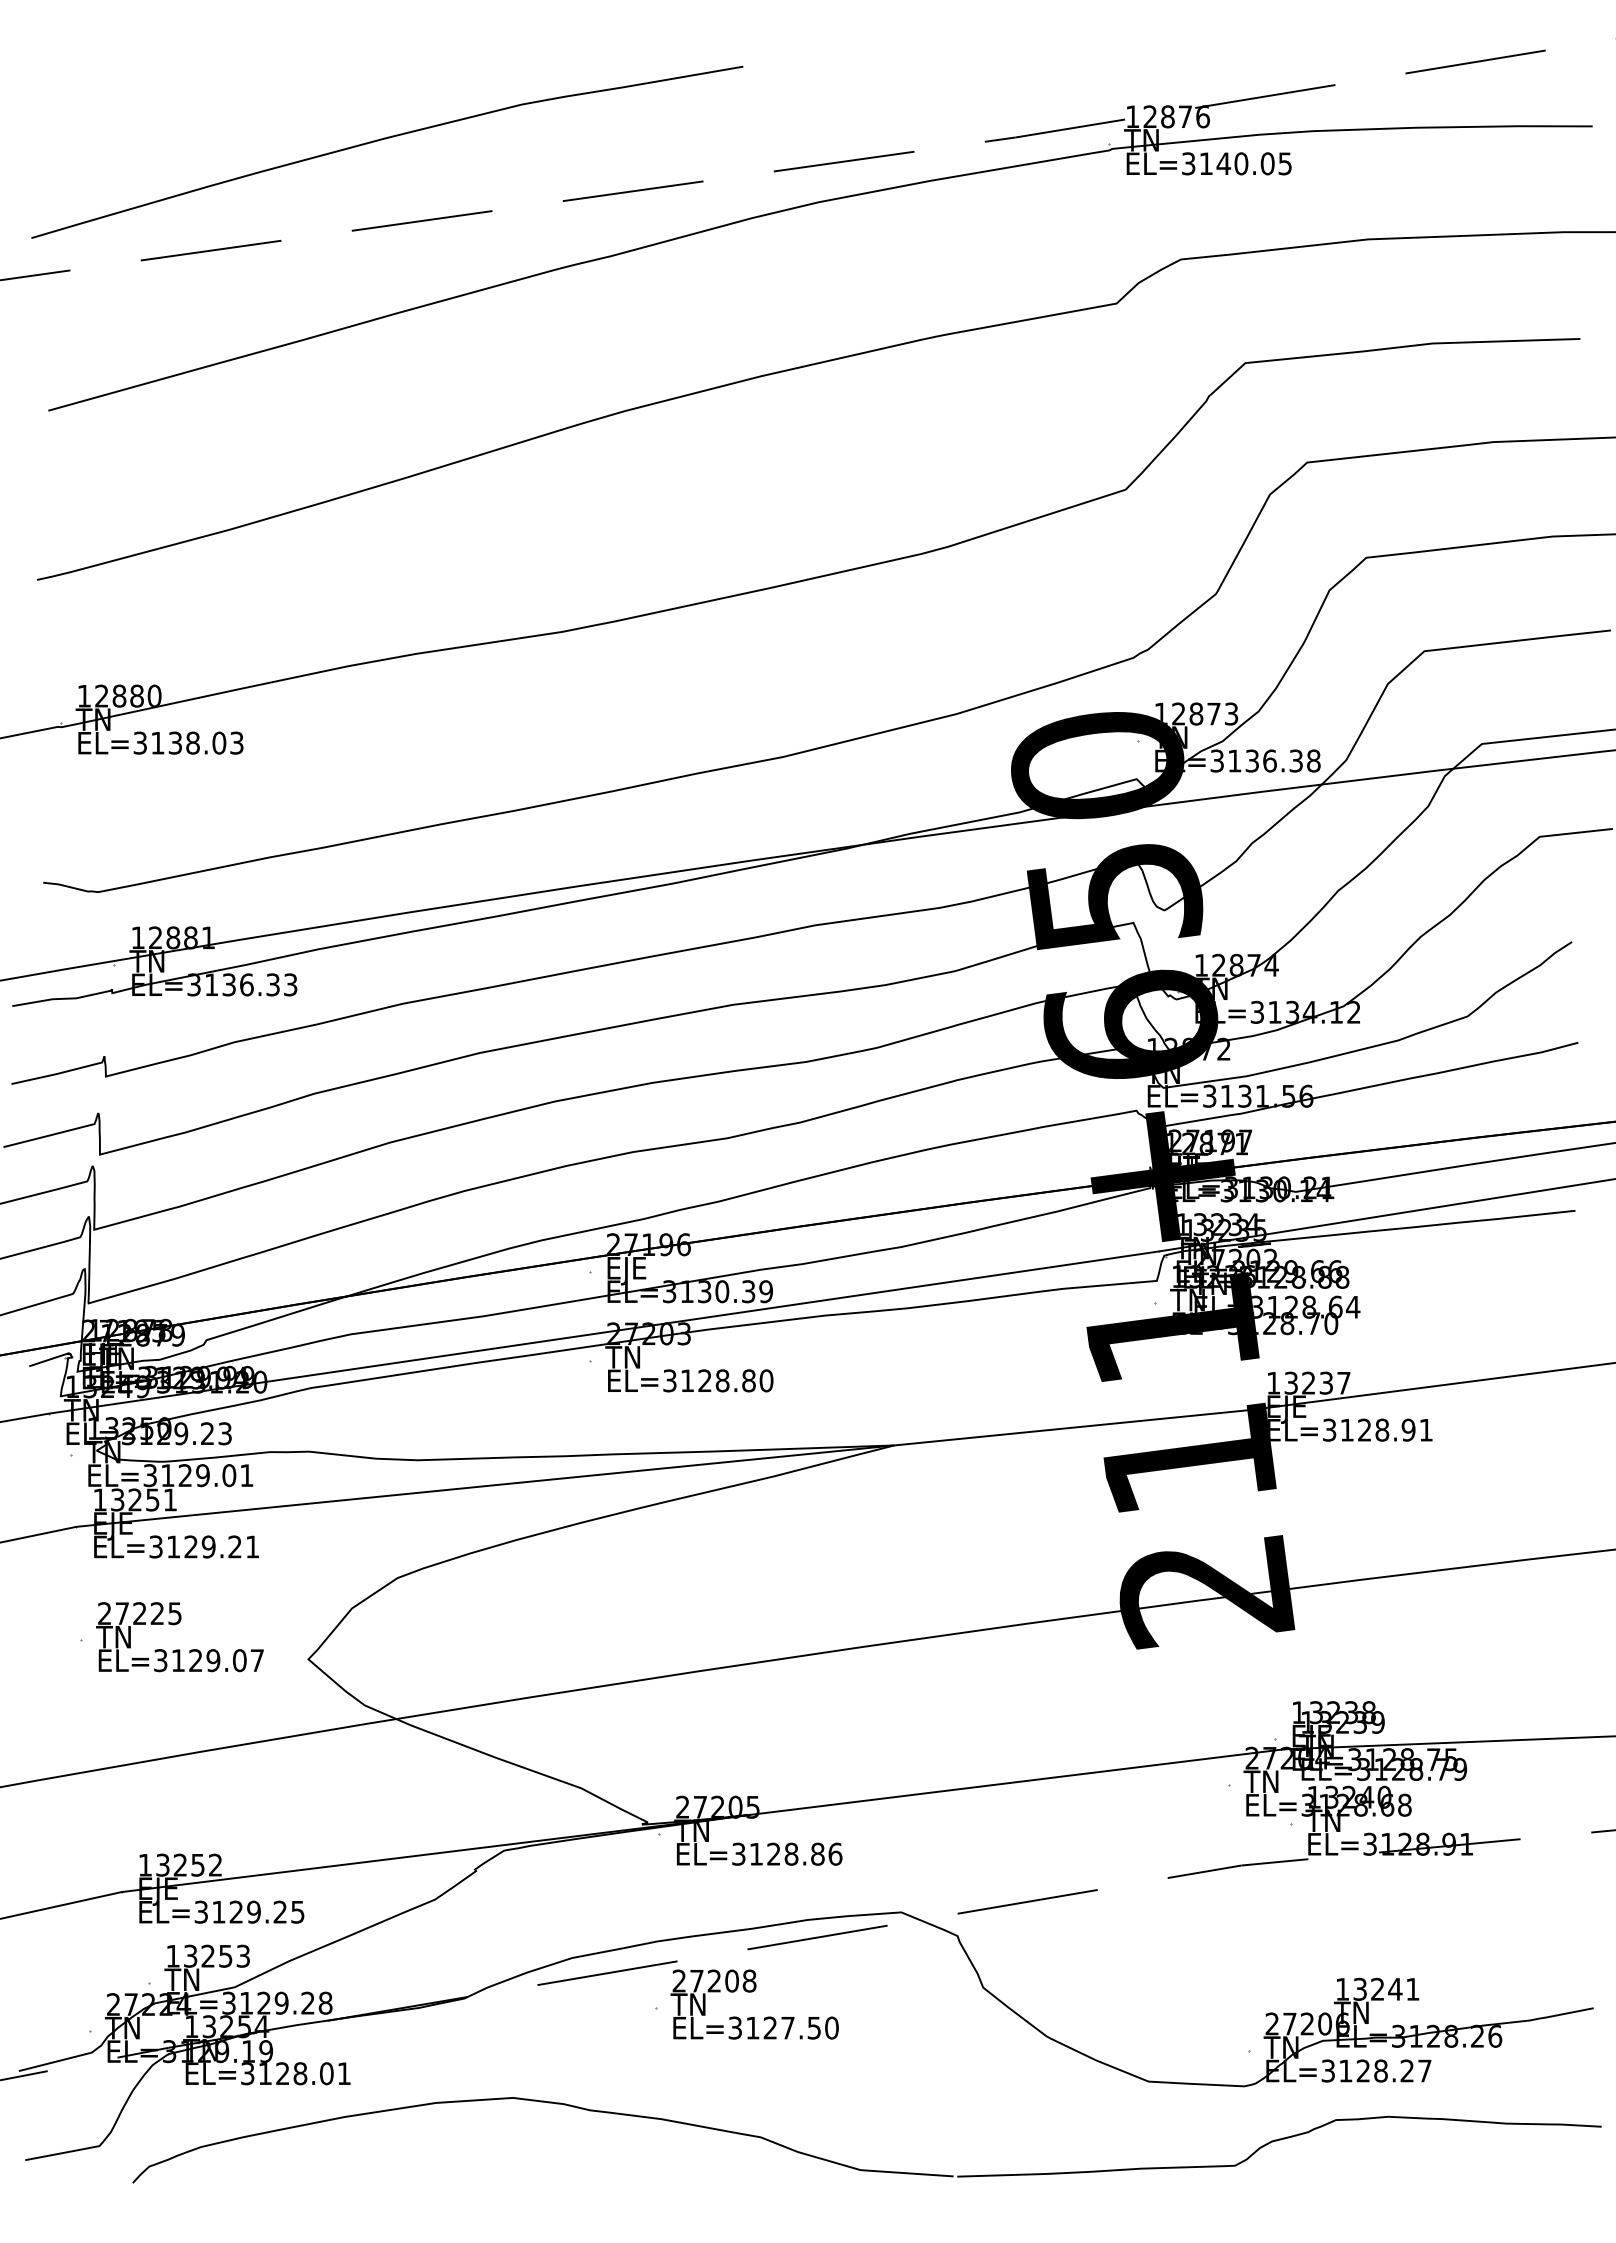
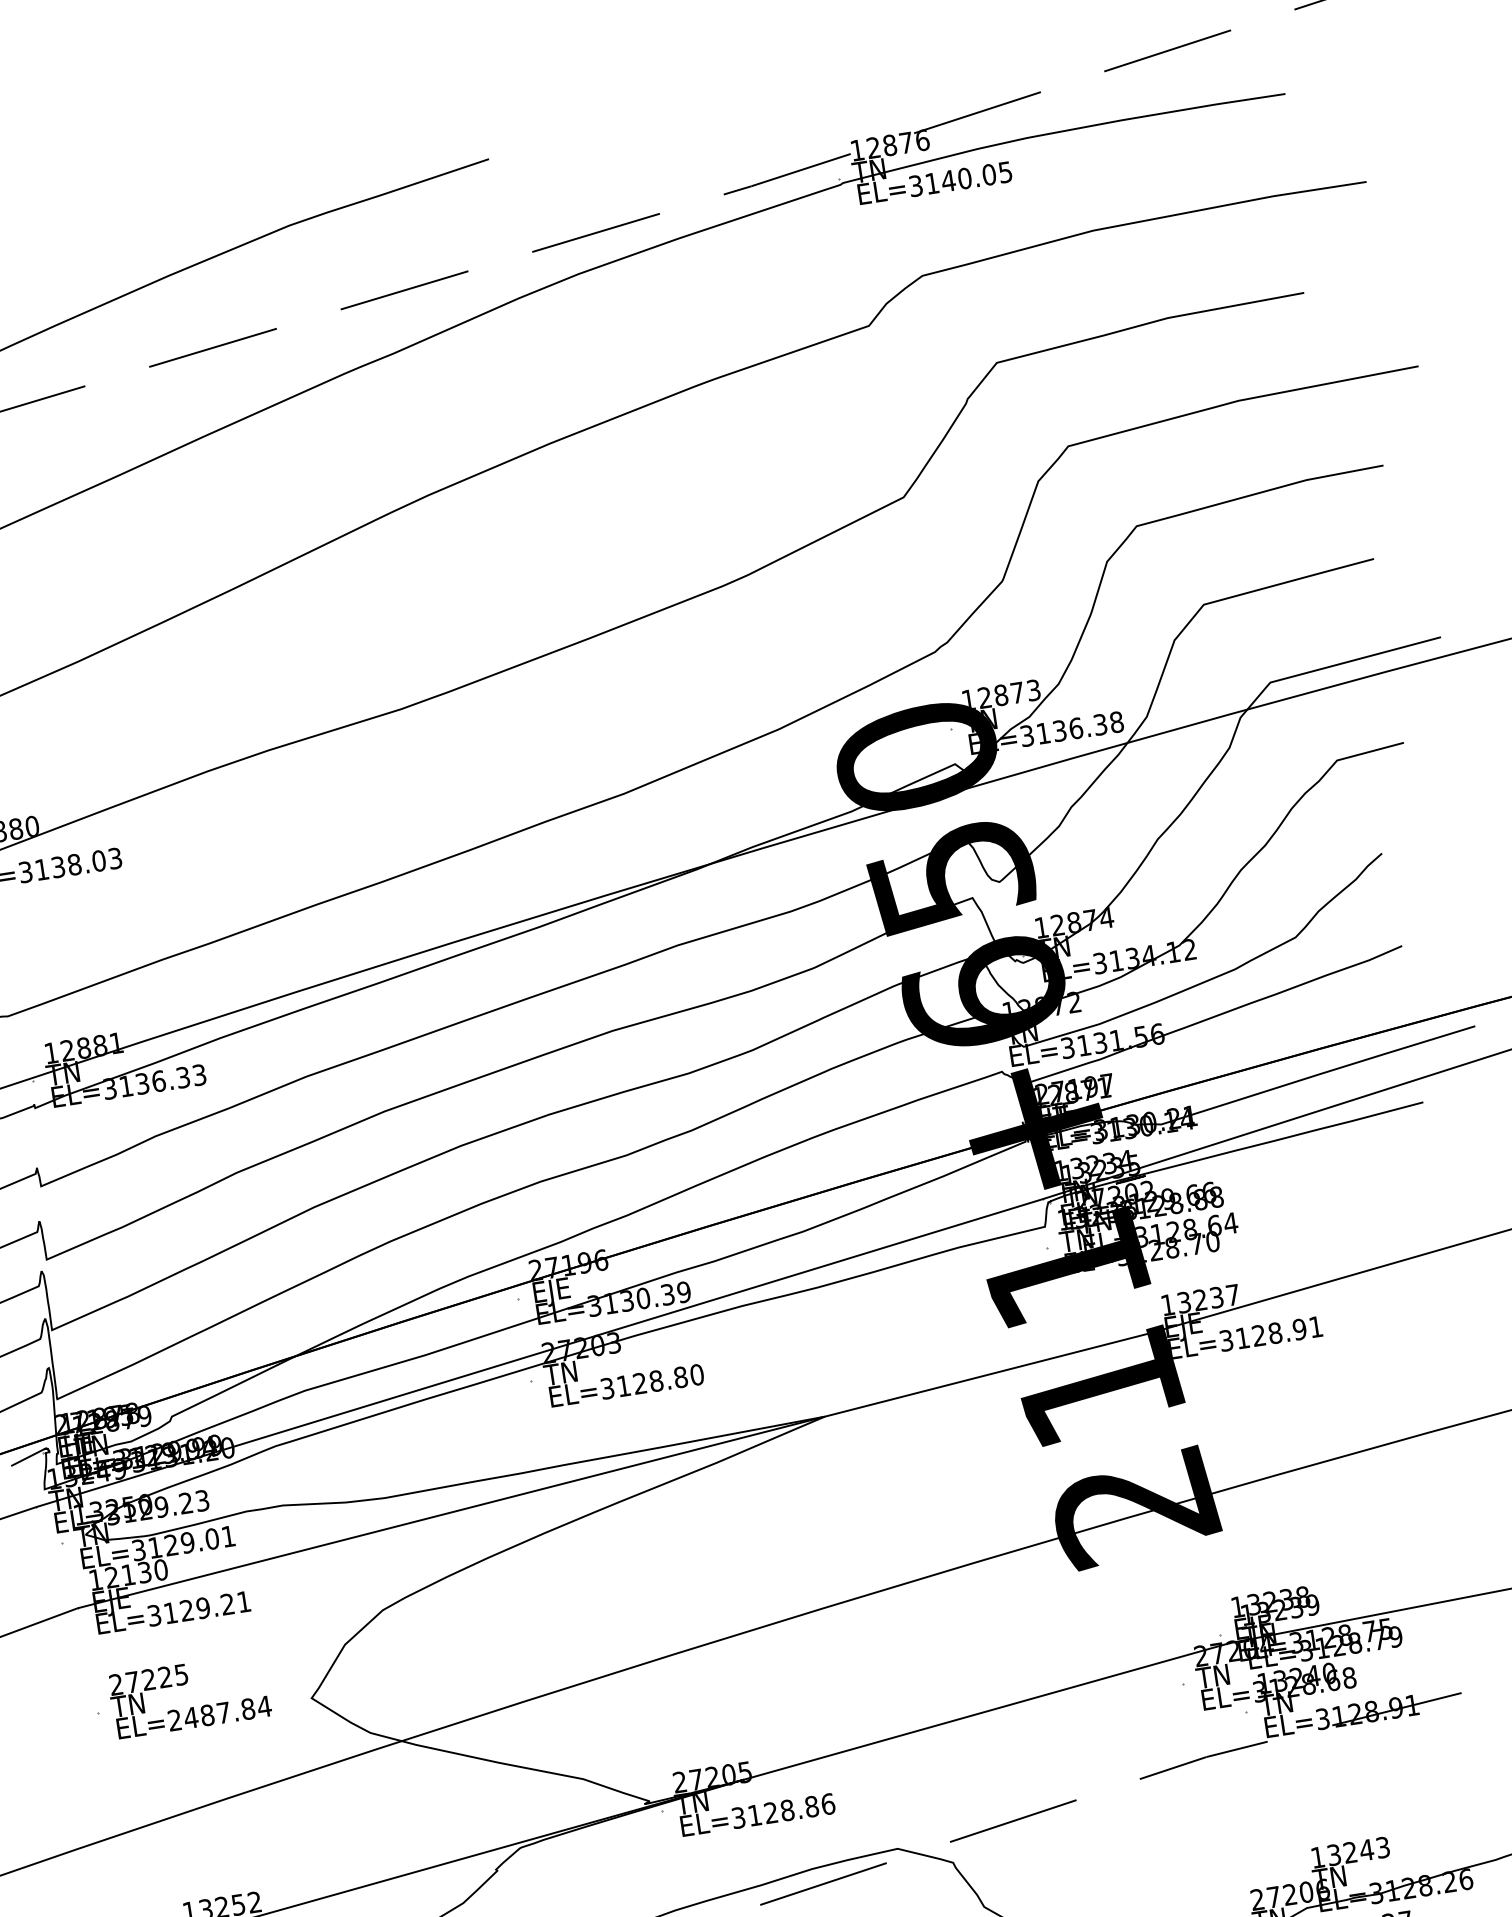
text: (144, 1499) -> (136, 1573), 13251 -> 12130
text: (209, 1660) -> (220, 1713), EL=3129.07 -> EL=2487.84
text: (1412, 1988) -> (1382, 1846), 13241 -> 13243

